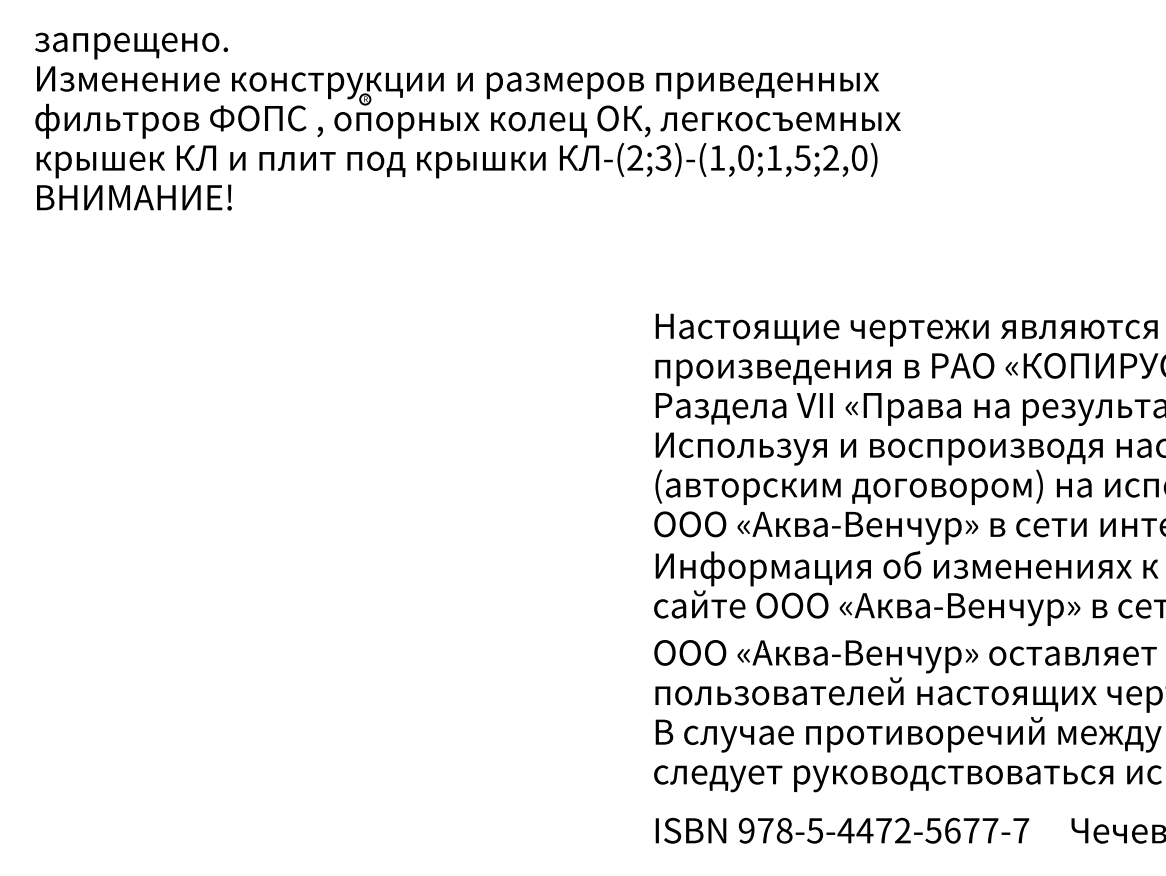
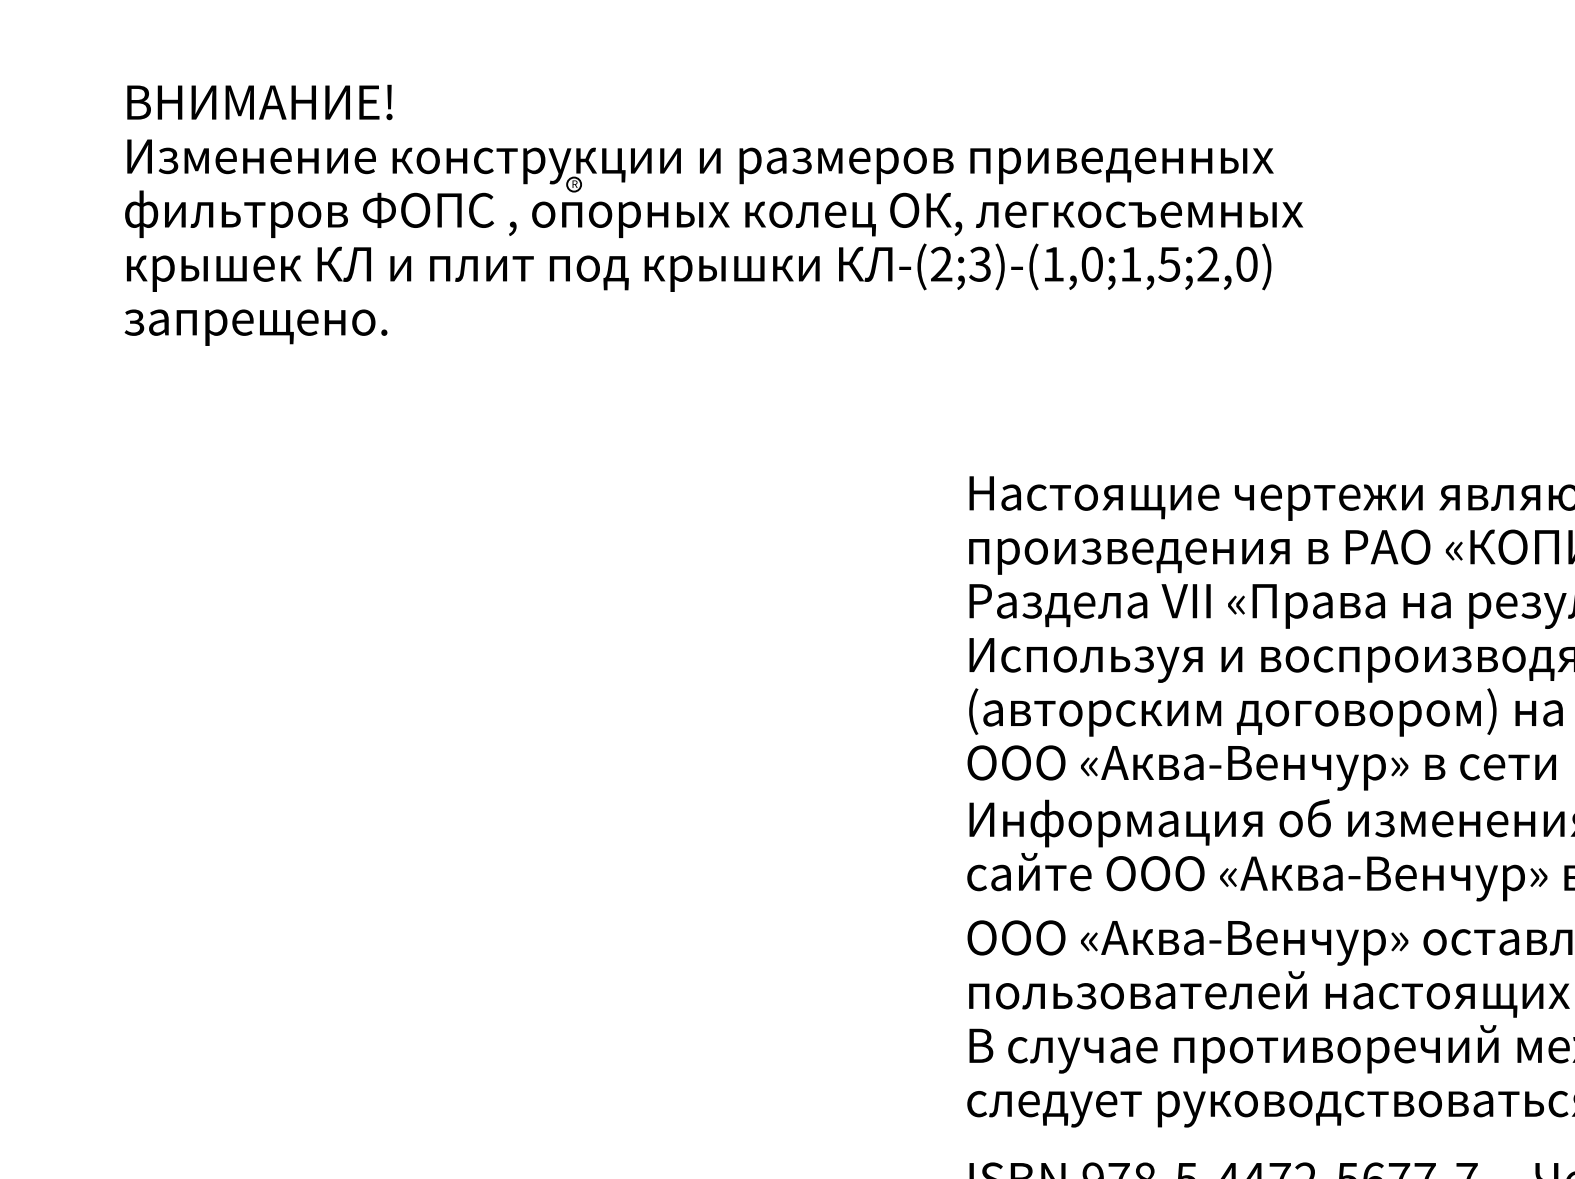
text: (133, 42) -> (258, 107), запрещено. -> ВНИМАНИЕ!
text: (133, 200) -> (258, 322), ВНИМАНИЕ! -> запрещено.

